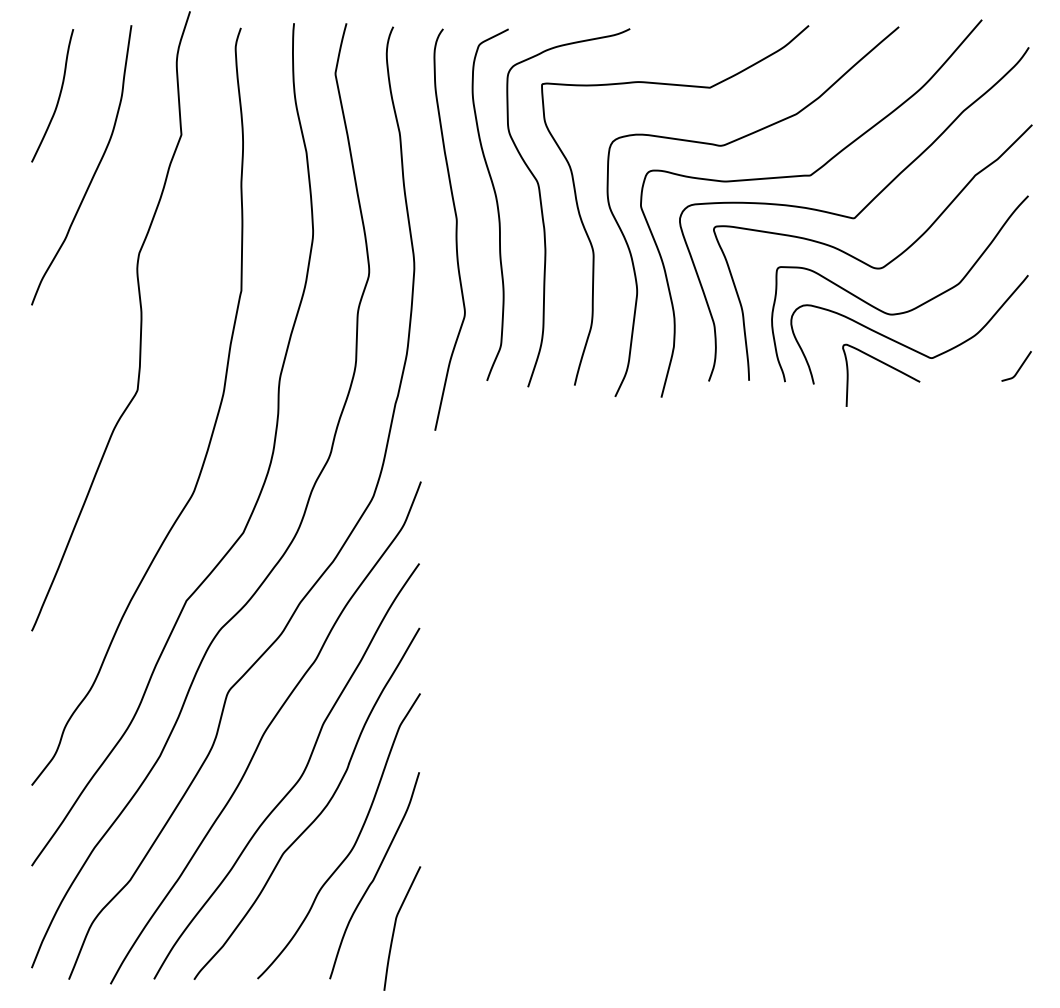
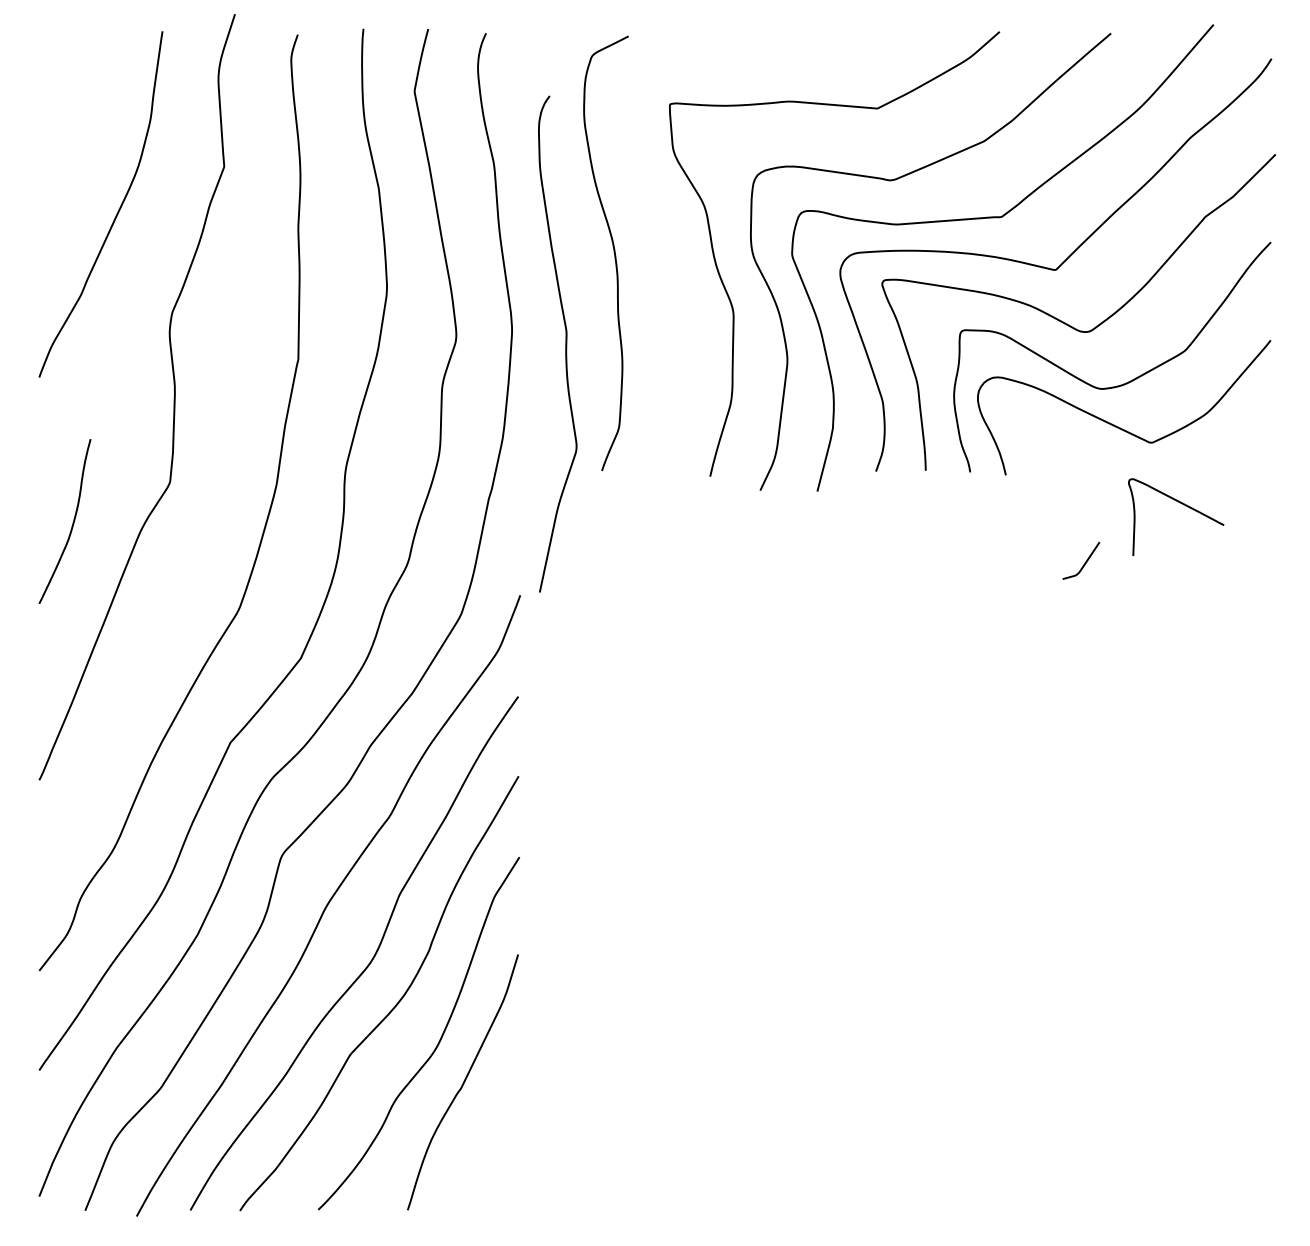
curve: (58, 96) -> (72, 522), moved
curve: (542, 207) -> (670, 256), removed
curve: (455, 229) -> (565, 343), moved
curve: (885, 365) -> (1181, 504), moved
curve: (1019, 367) -> (1084, 562), moved
curve: (395, 928) -> (488, 1147), removed

